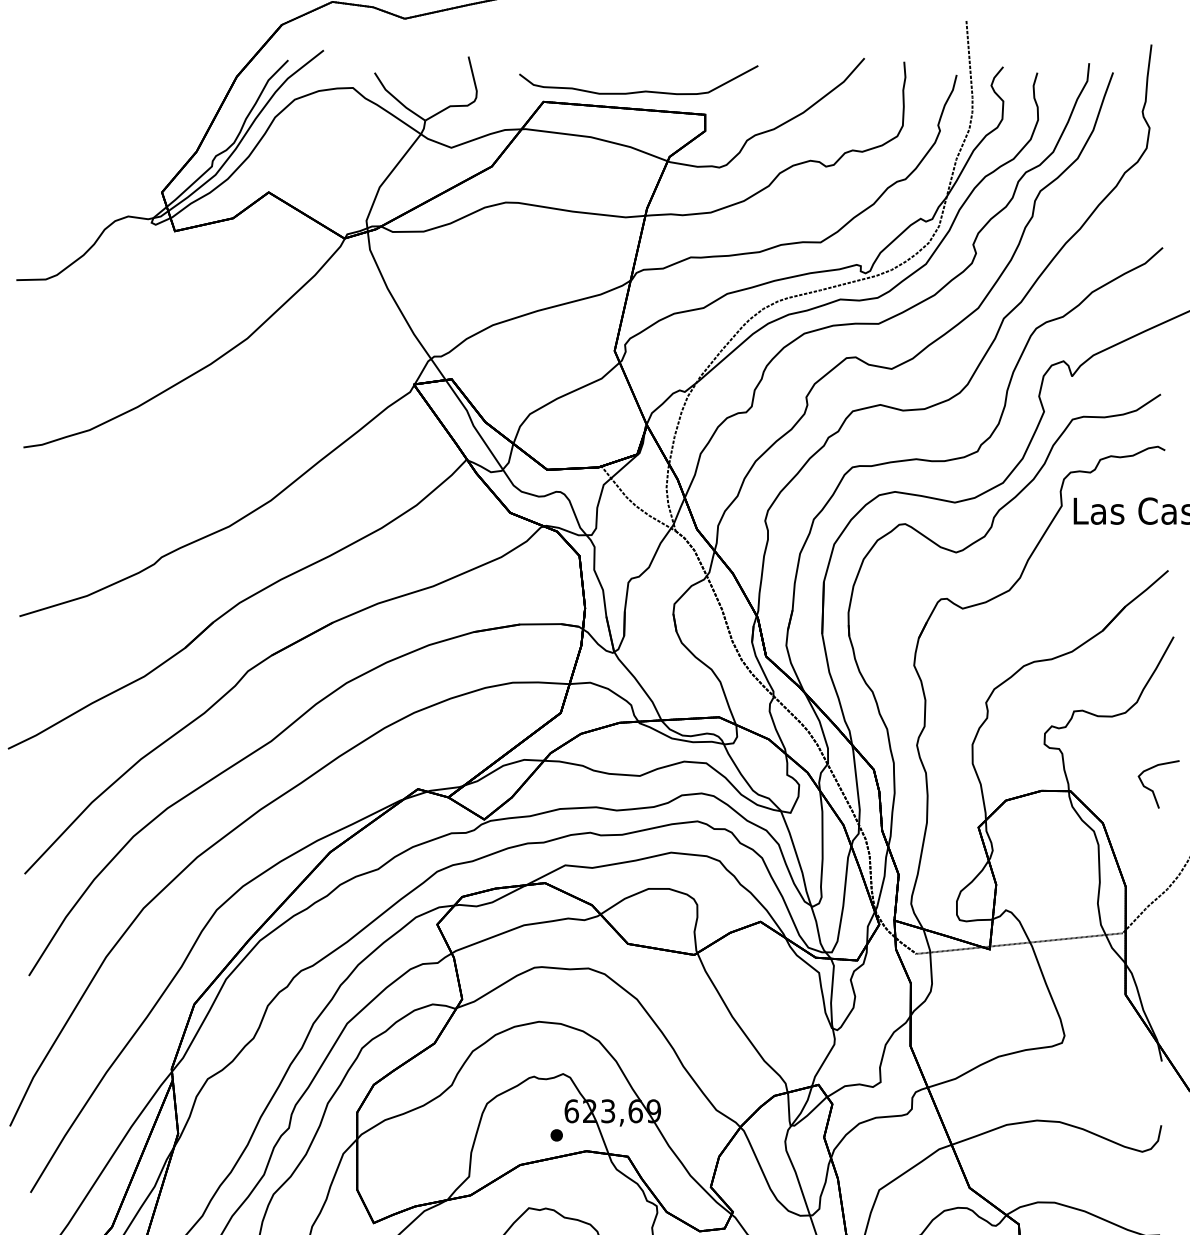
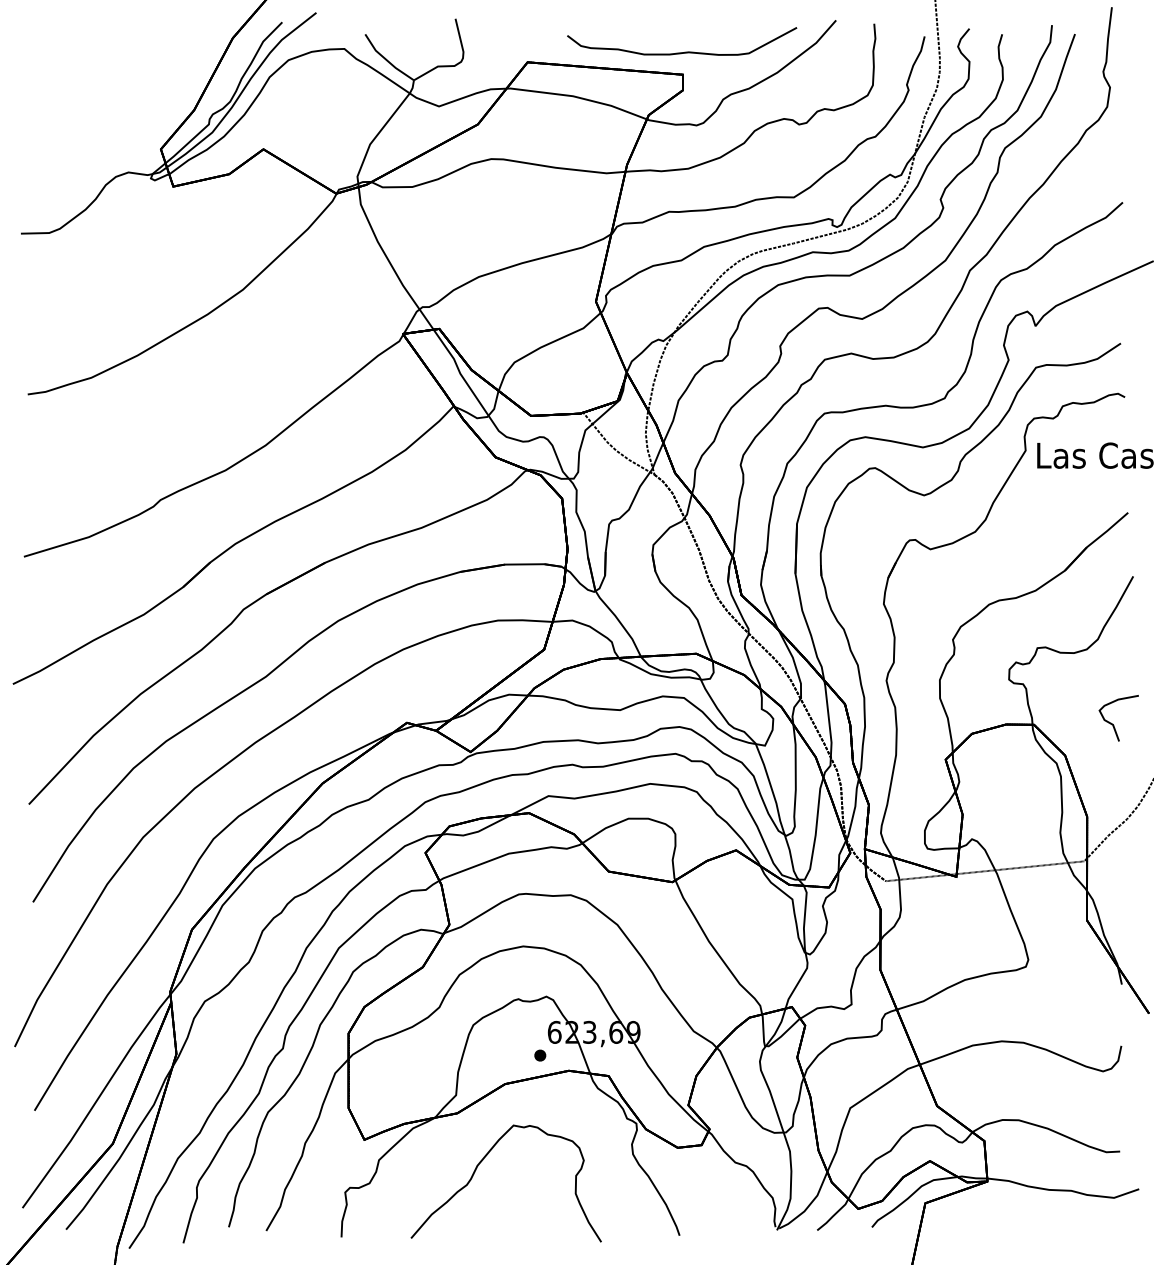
curve: (641, 90) -> (684, 51), moved

